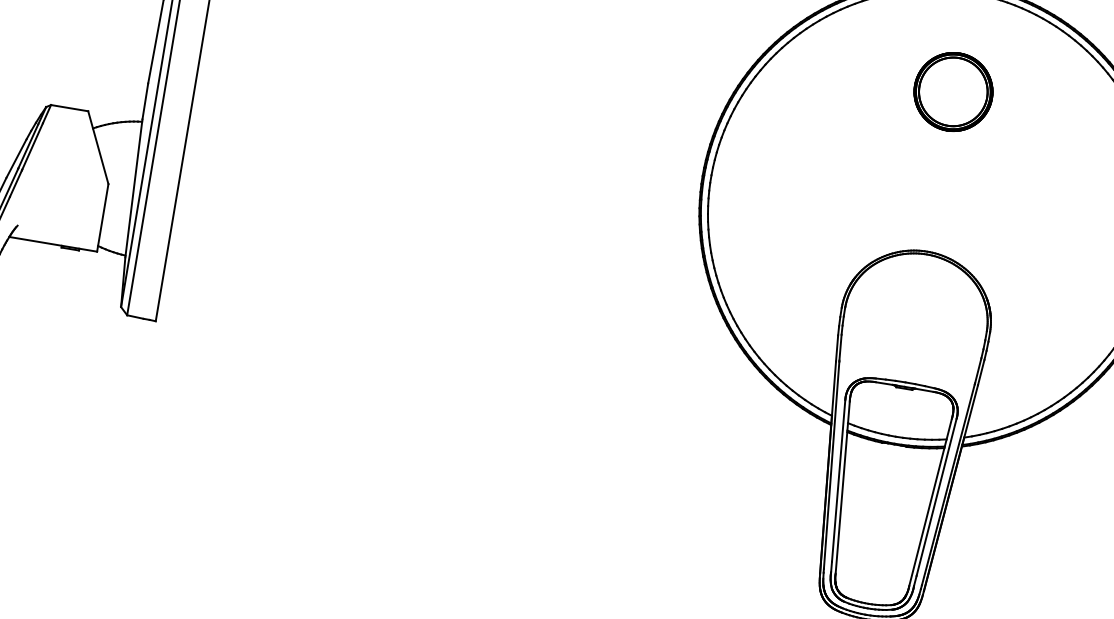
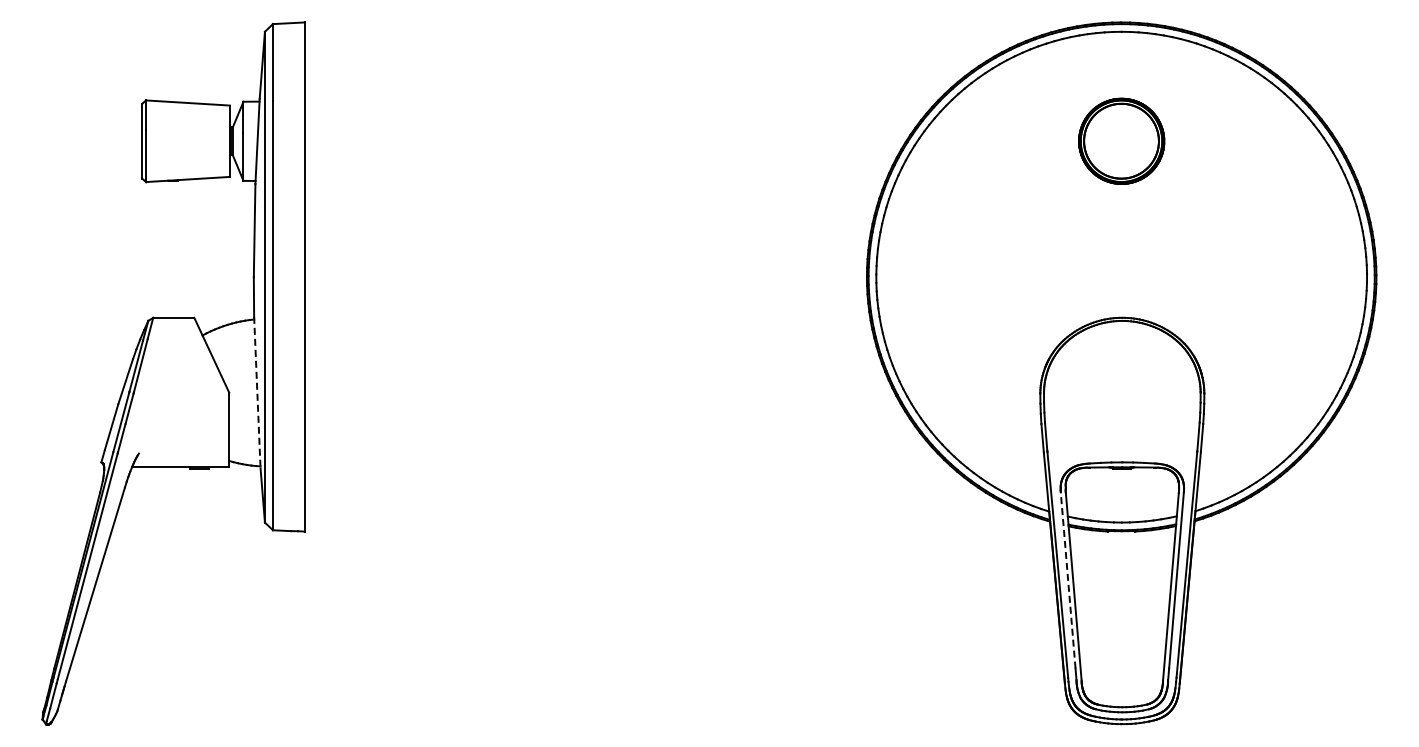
line: (134, 188) -> (257, 392), solid -> dashed
line: (839, 480) -> (1068, 579), solid -> dashed

